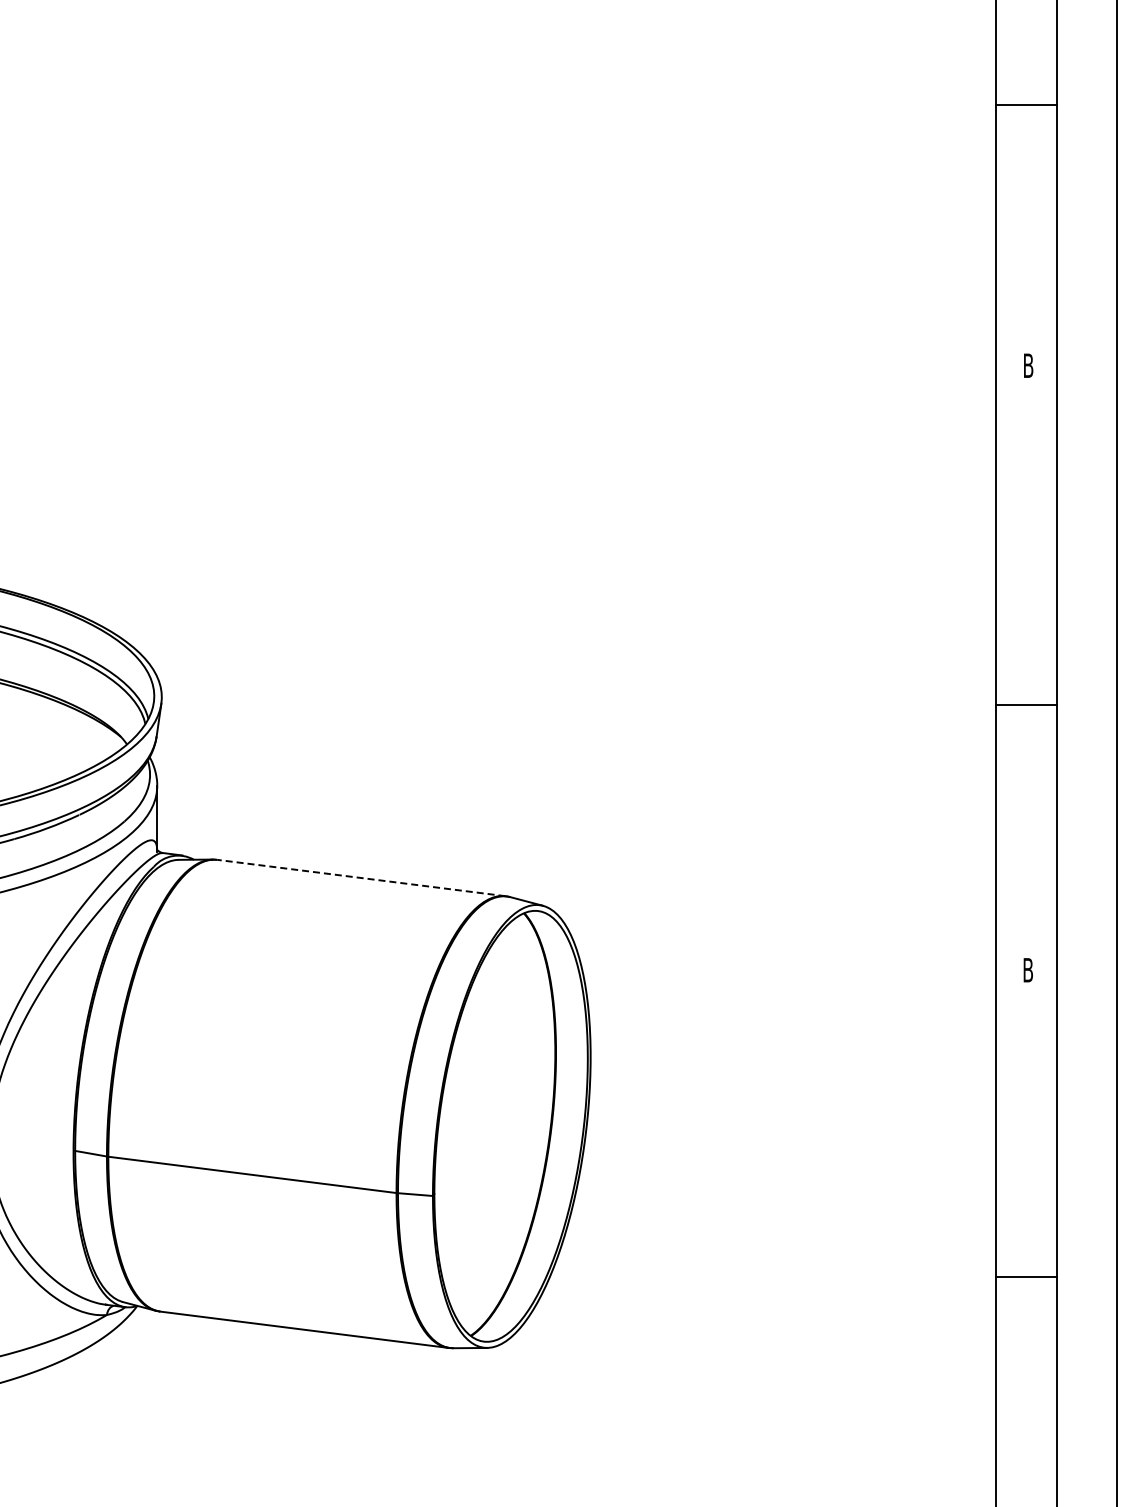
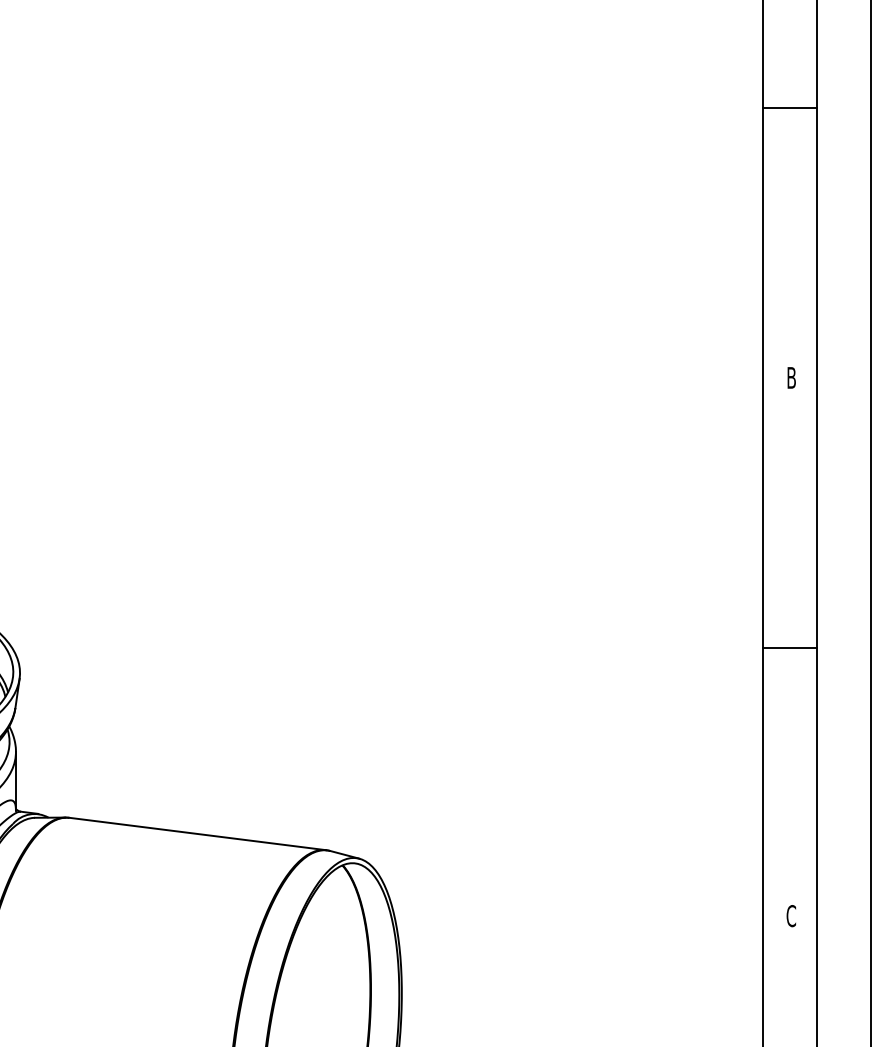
line: (1026, 105) -> (789, 107), moved
line: (1026, 705) -> (789, 648), moved
line: (360, 877) -> (196, 833), dashed -> solid
text: (1027, 969) -> (790, 915), B -> C

